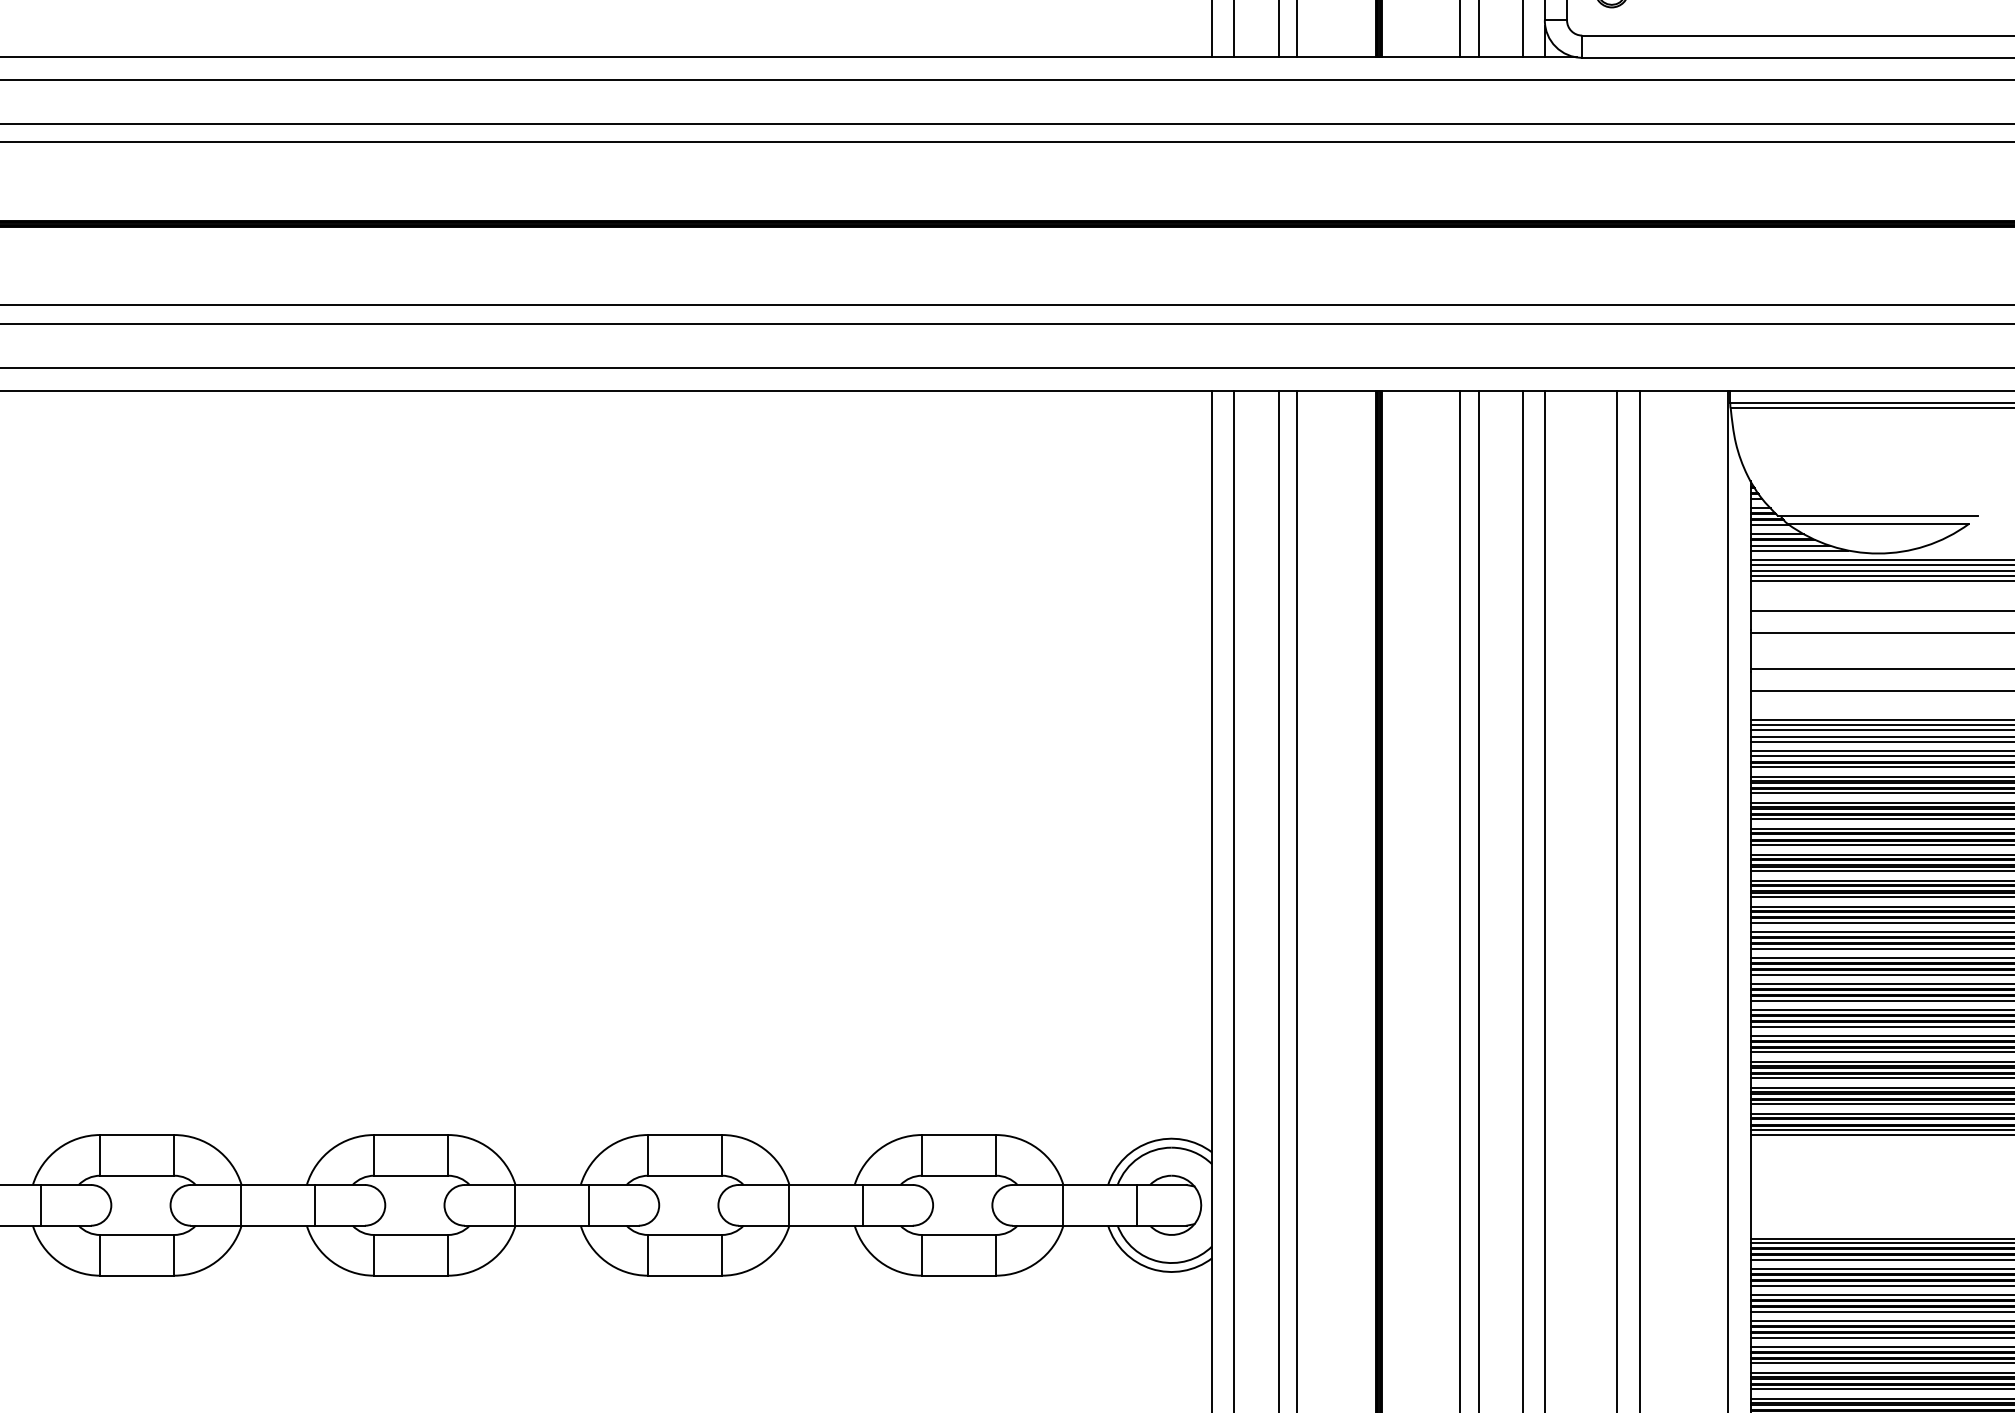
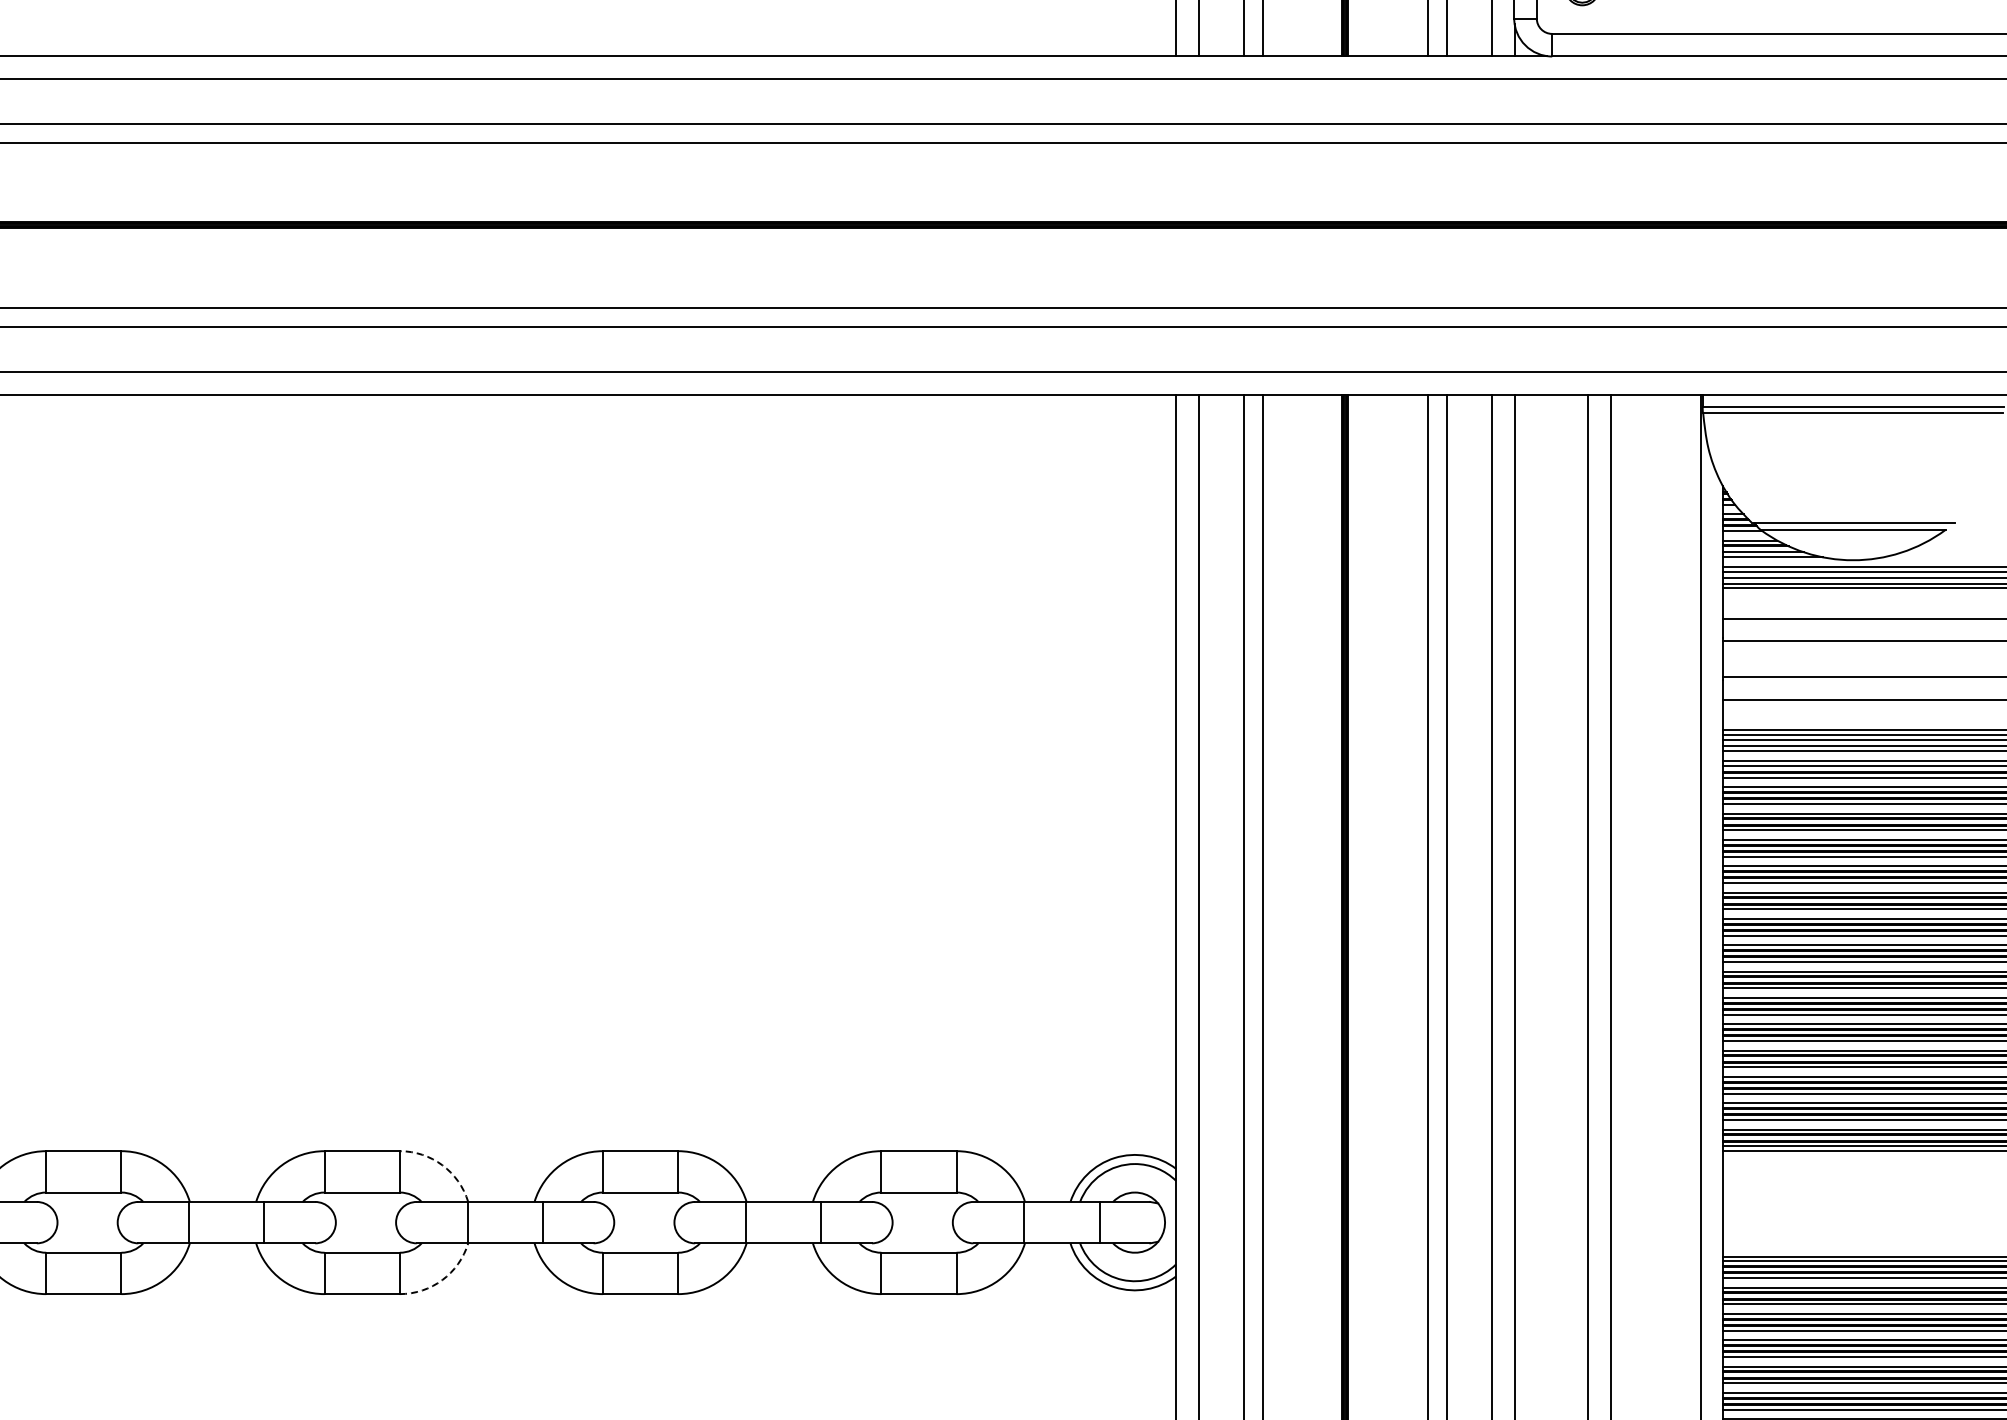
arc: (490, 1148) -> (442, 1164), solid -> dashed
arc: (490, 1261) -> (442, 1279), solid -> dashed

